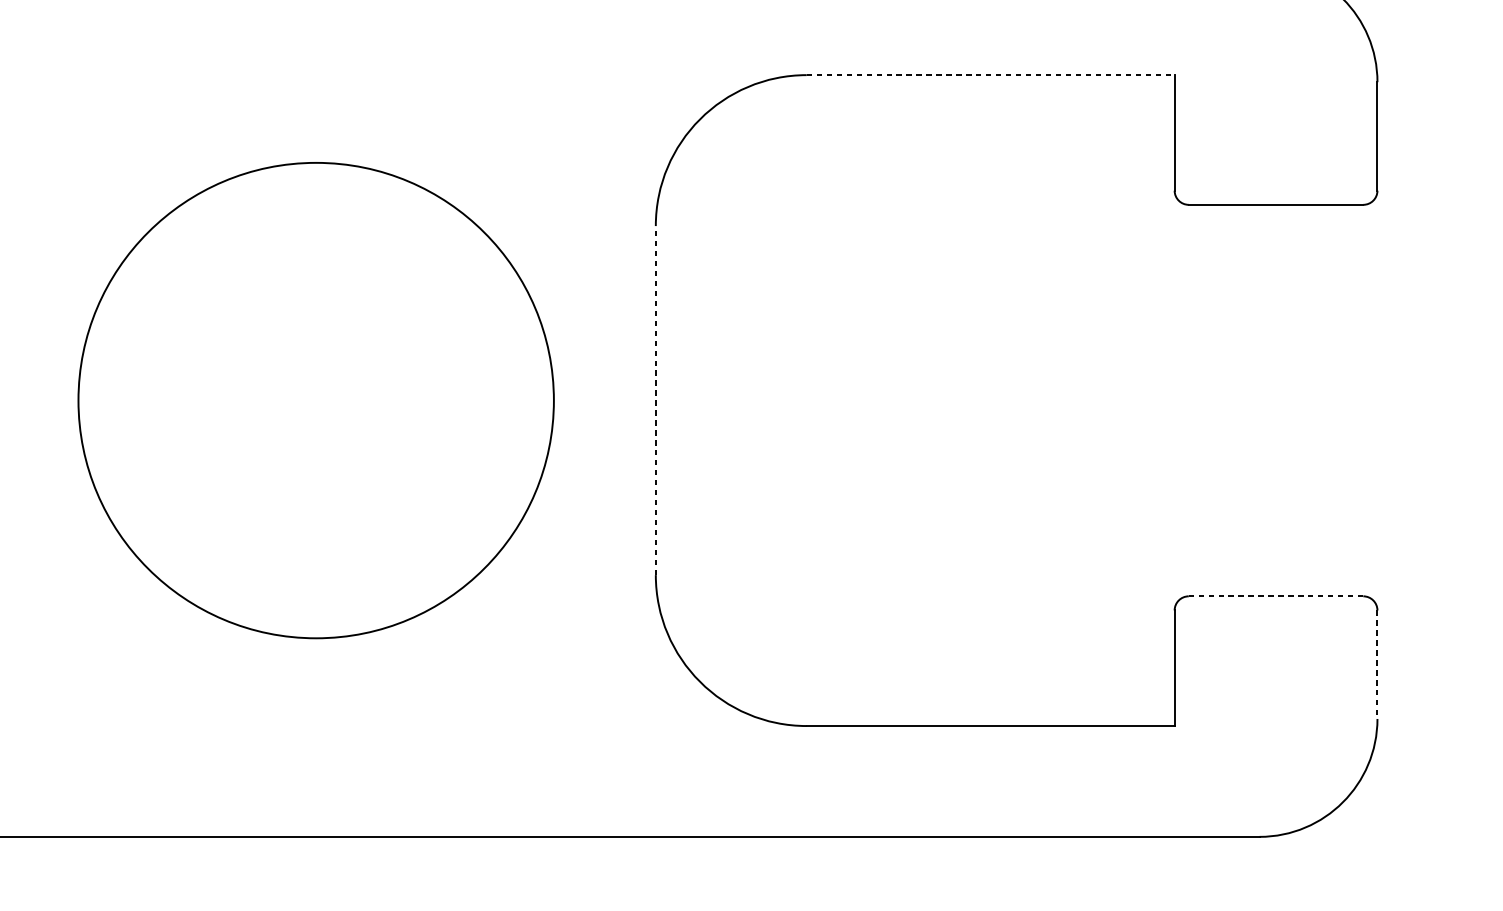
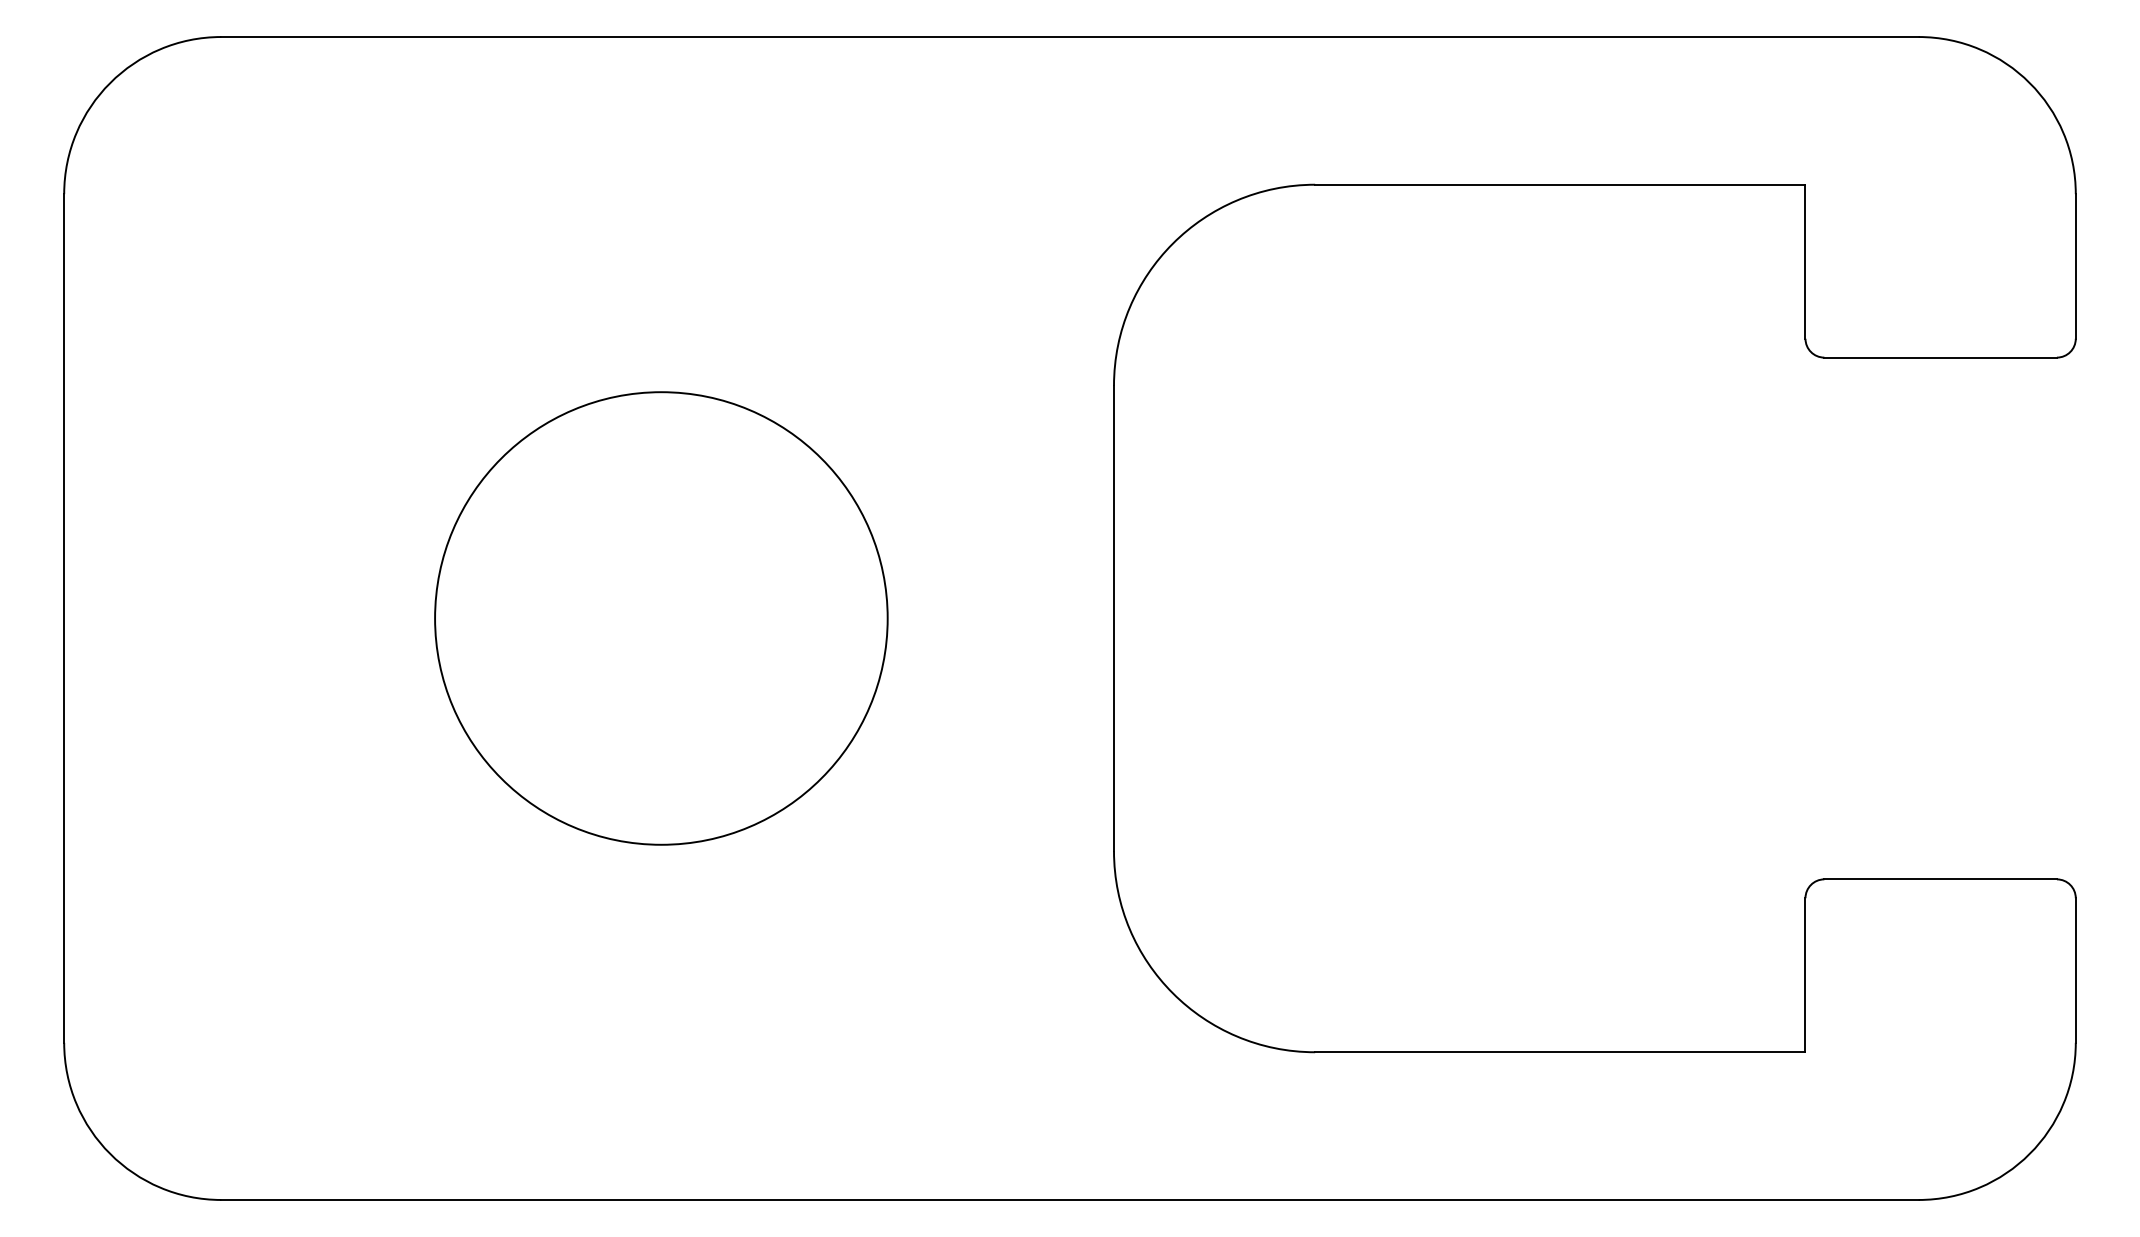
line: (990, 74) -> (1560, 184), dashed -> solid
circle: (316, 400) -> (661, 618), size x0.71
line: (656, 400) -> (1114, 618), dashed -> solid
line: (1275, 596) -> (1940, 879), dashed -> solid
line: (1377, 665) -> (2075, 971), dashed -> solid

